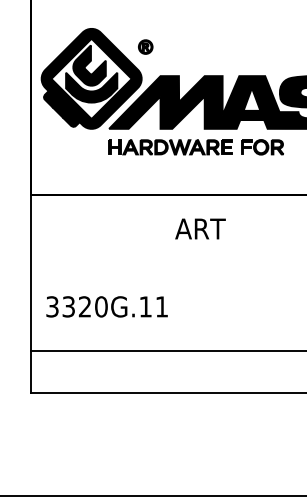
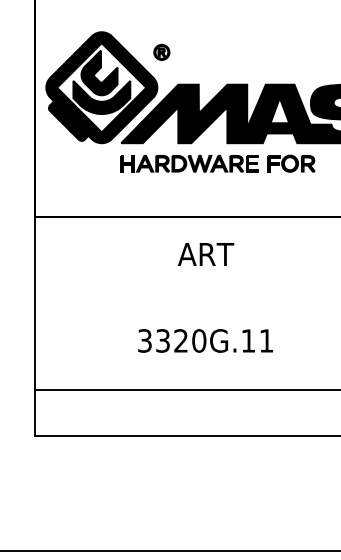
text: (200, 228) -> (206, 253), moved
text: (106, 306) -> (204, 340), moved

